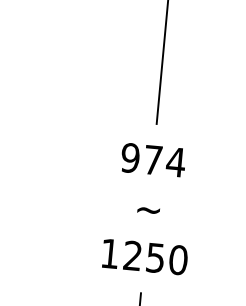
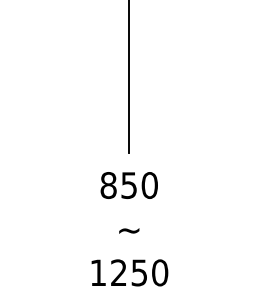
text: (153, 160) -> (129, 185), 974 -> 850

